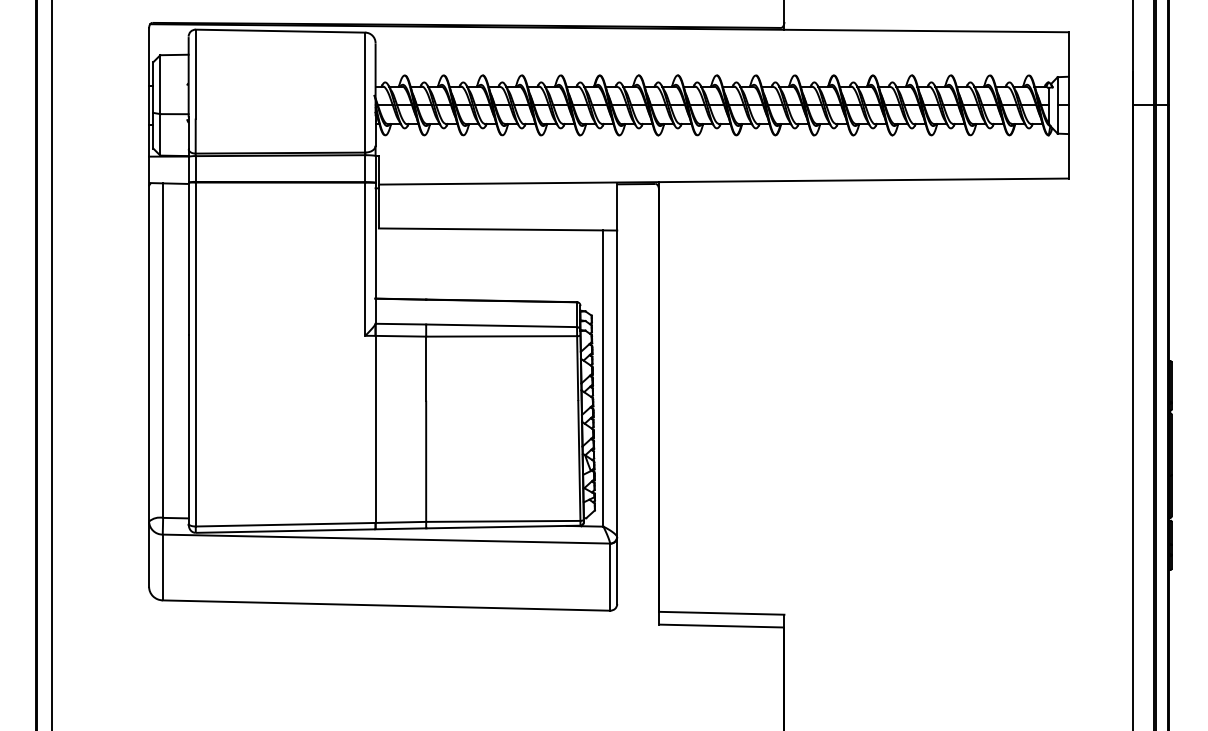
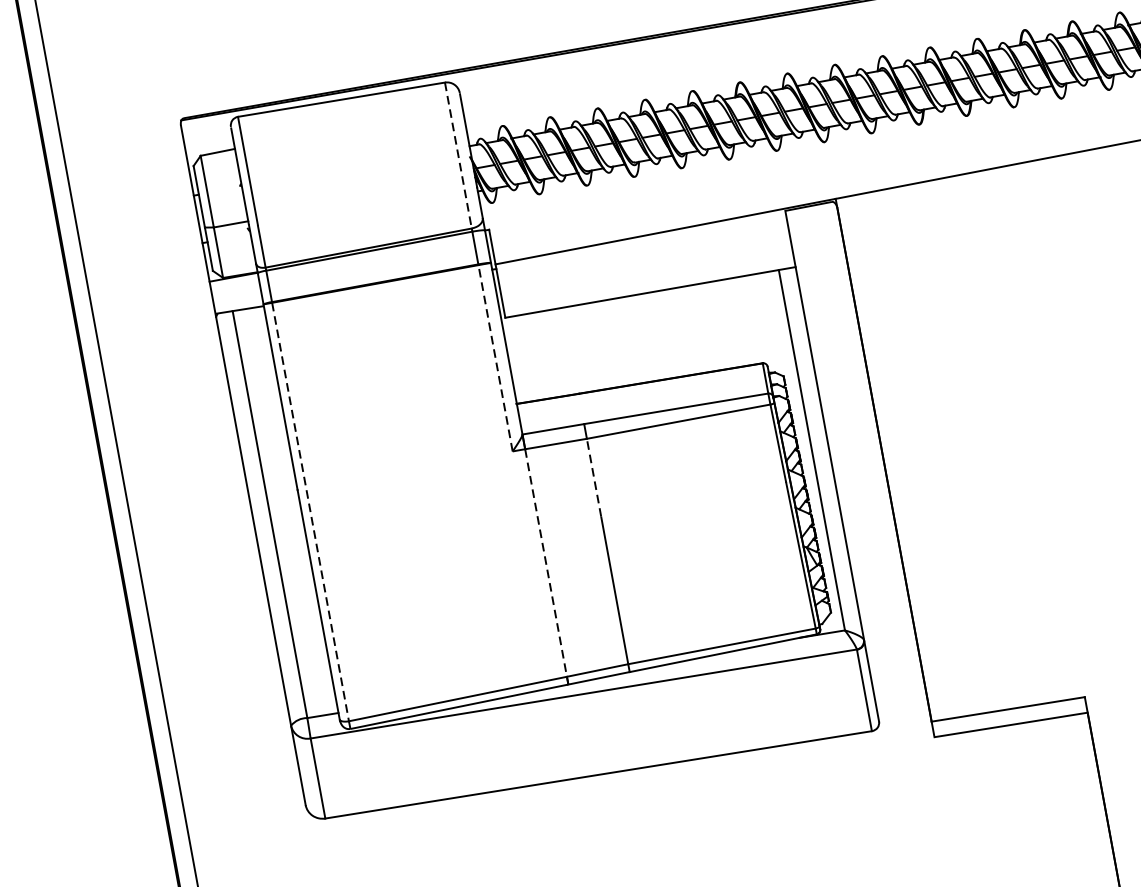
line: (365, 92) -> (458, 155), solid -> dashed
line: (365, 259) -> (495, 358), solid -> dashed
line: (195, 354) -> (310, 512), solid -> dashed
line: (426, 368) -> (594, 477), solid -> dashed
line: (375, 429) -> (545, 563), solid -> dashed

